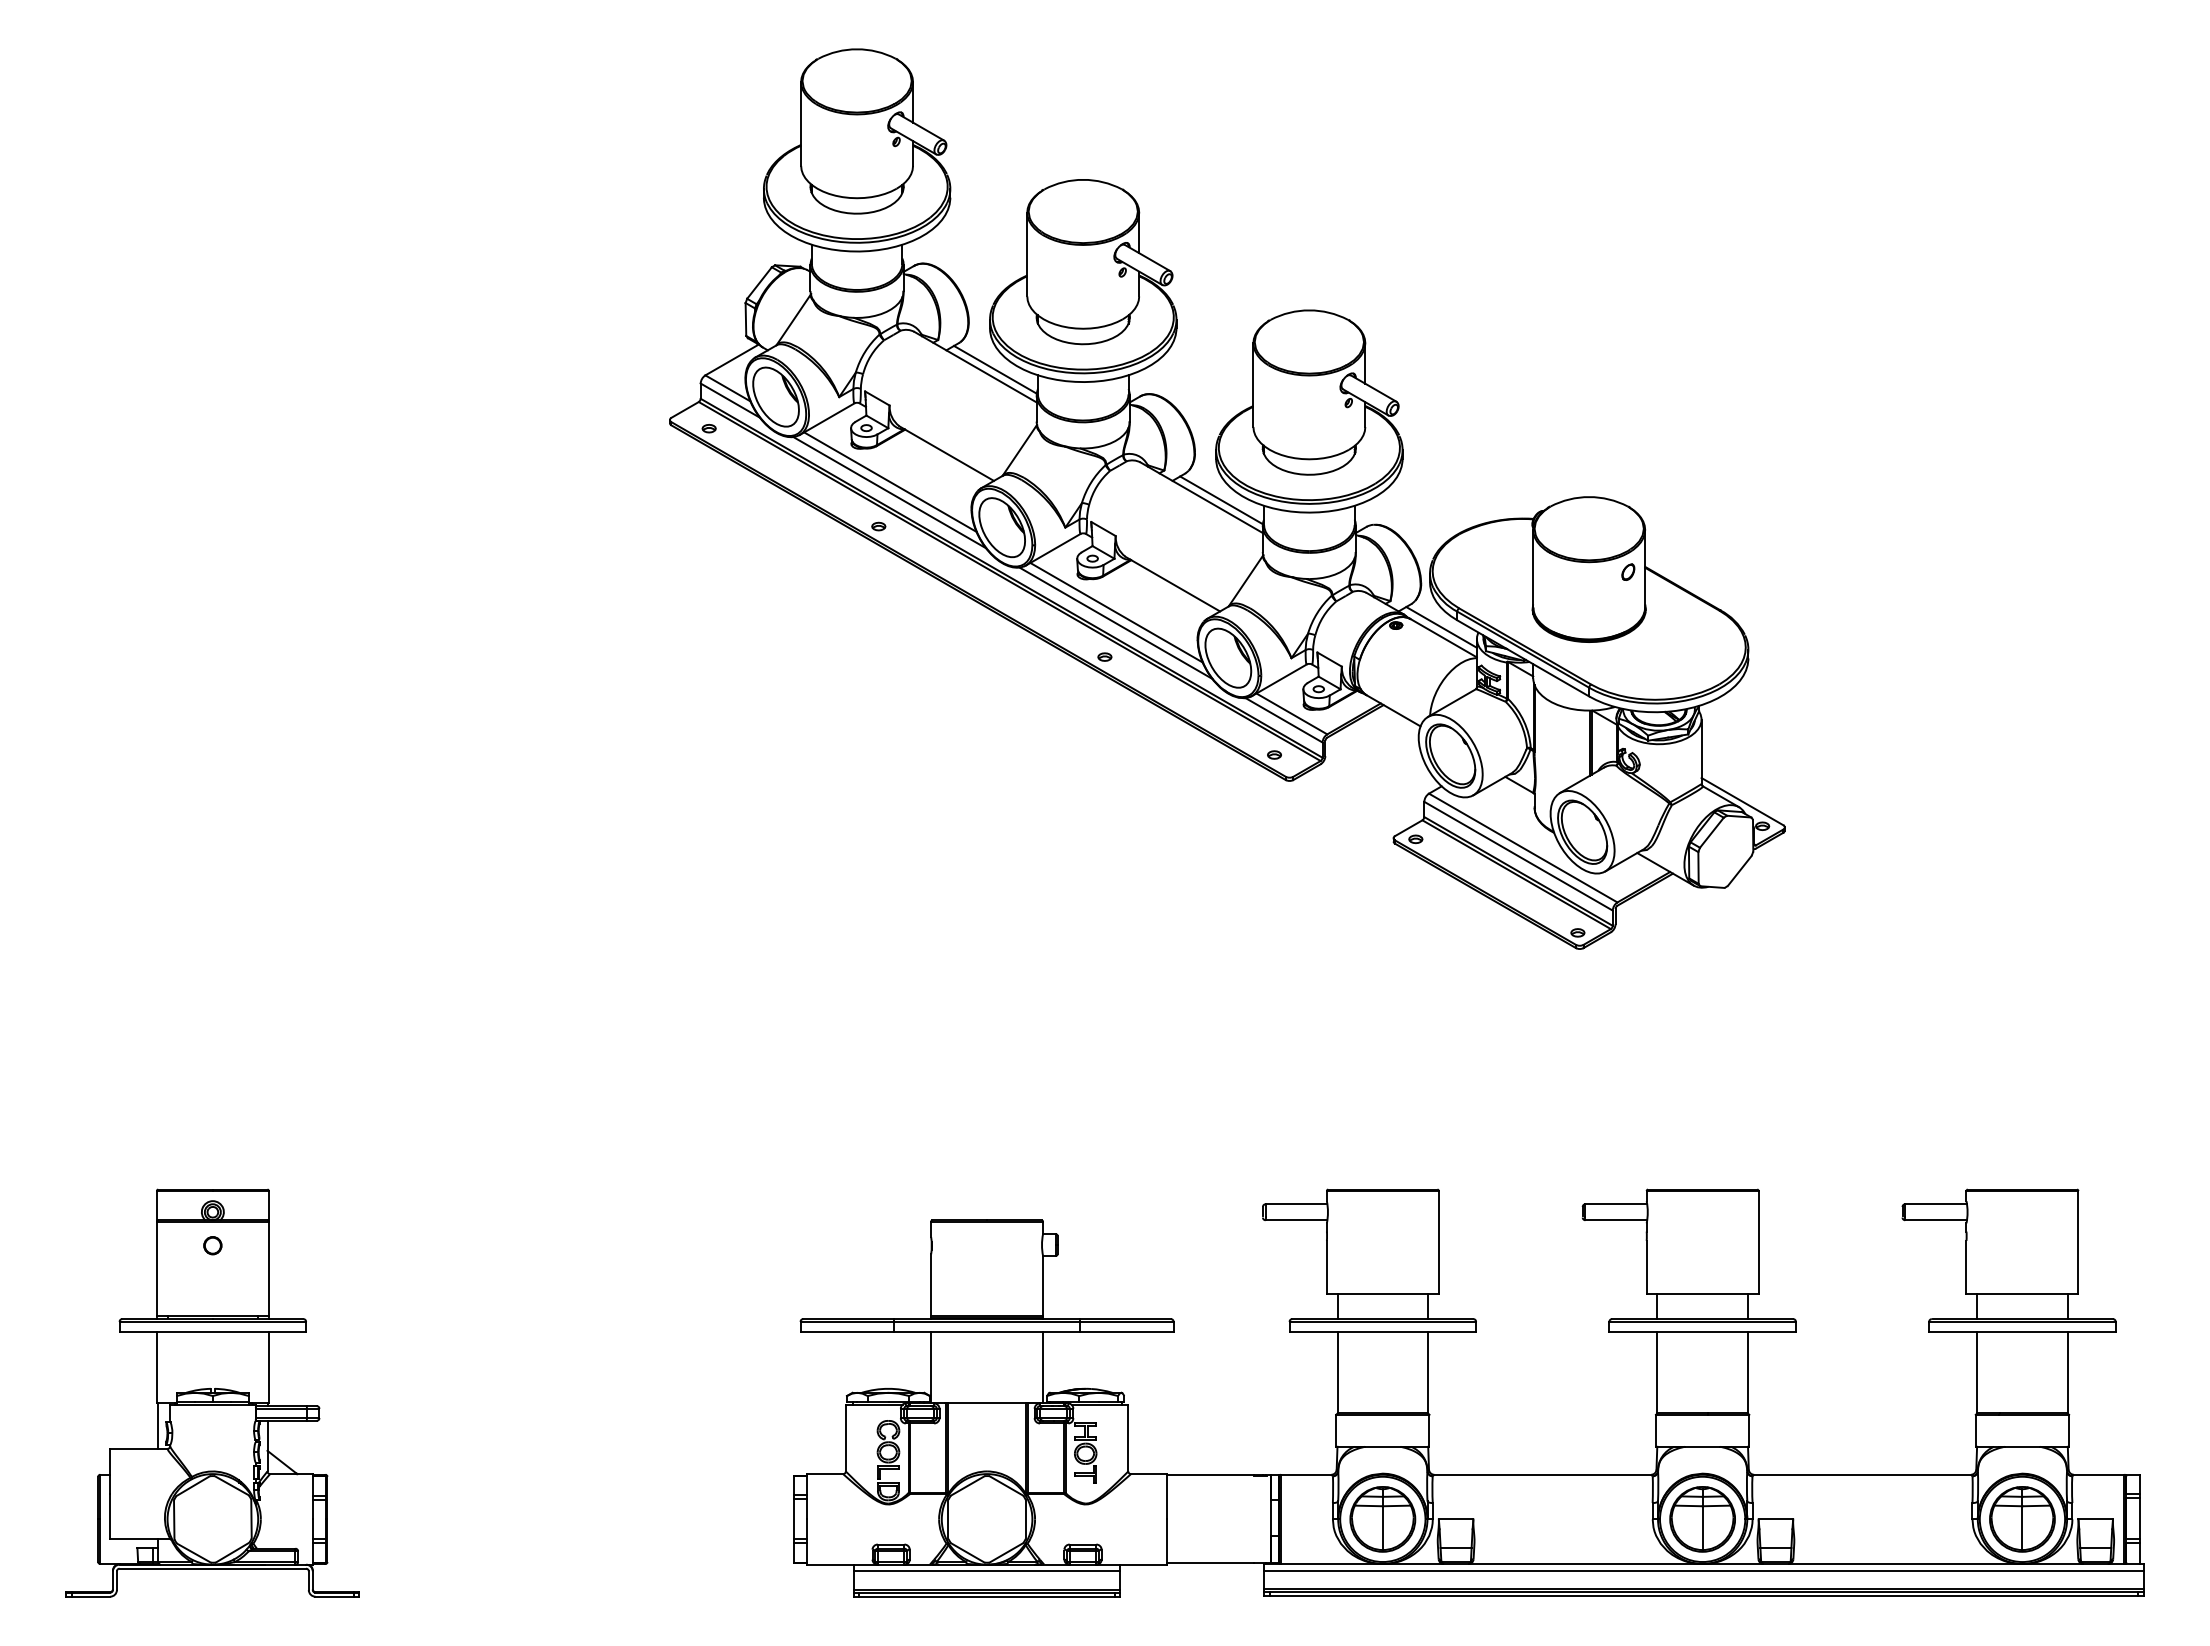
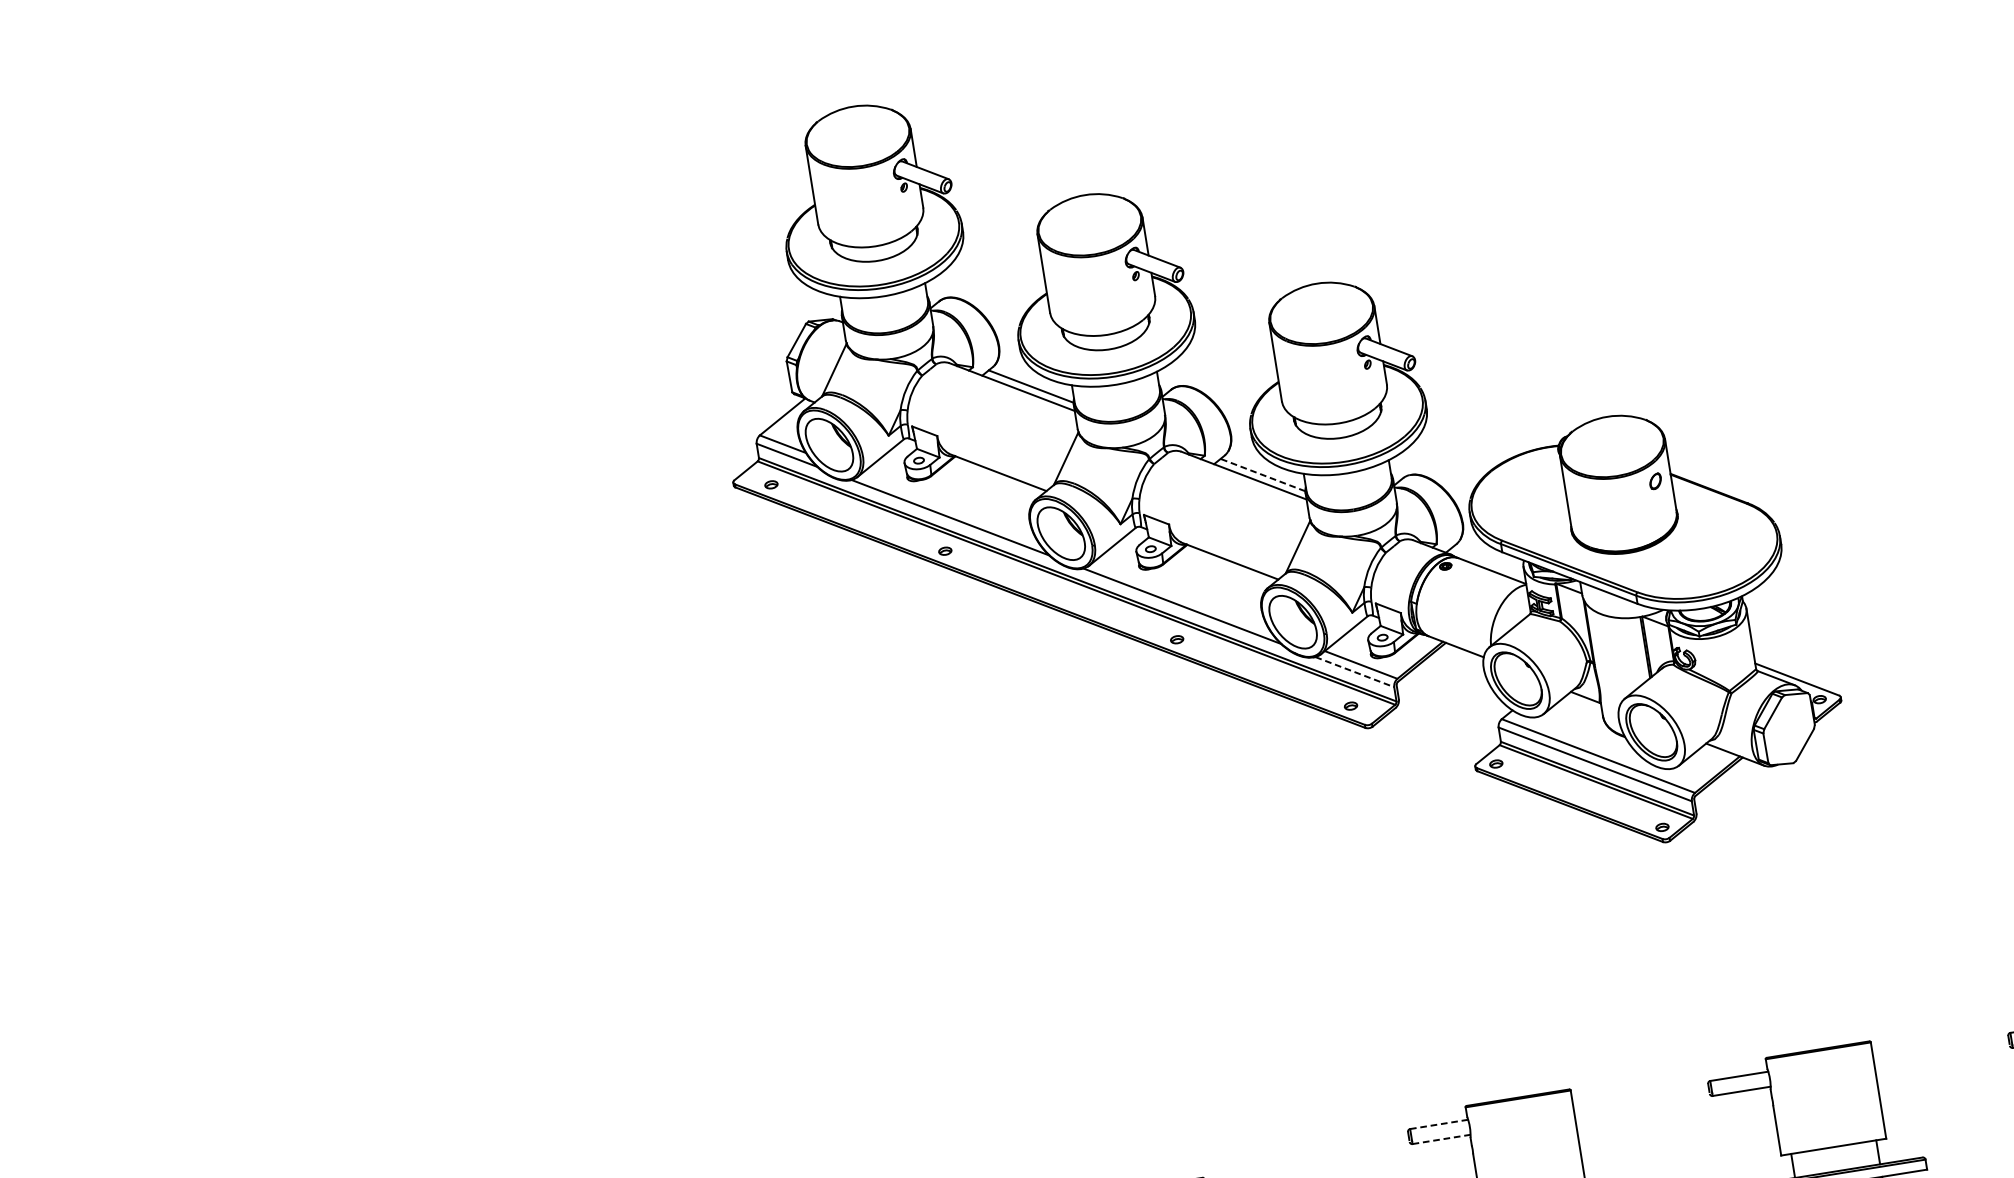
line: (890, 481) -> (949, 507), removed
line: (1221, 500) -> (1263, 475), solid -> dashed
line: (1116, 612) -> (1181, 596), removed
line: (1441, 627) -> (1488, 561), removed
line: (1284, 720) -> (1355, 672), solid -> dashed
line: (1296, 1204) -> (1439, 1124), solid -> dashed
line: (1296, 1220) -> (1441, 1139), solid -> dashed

